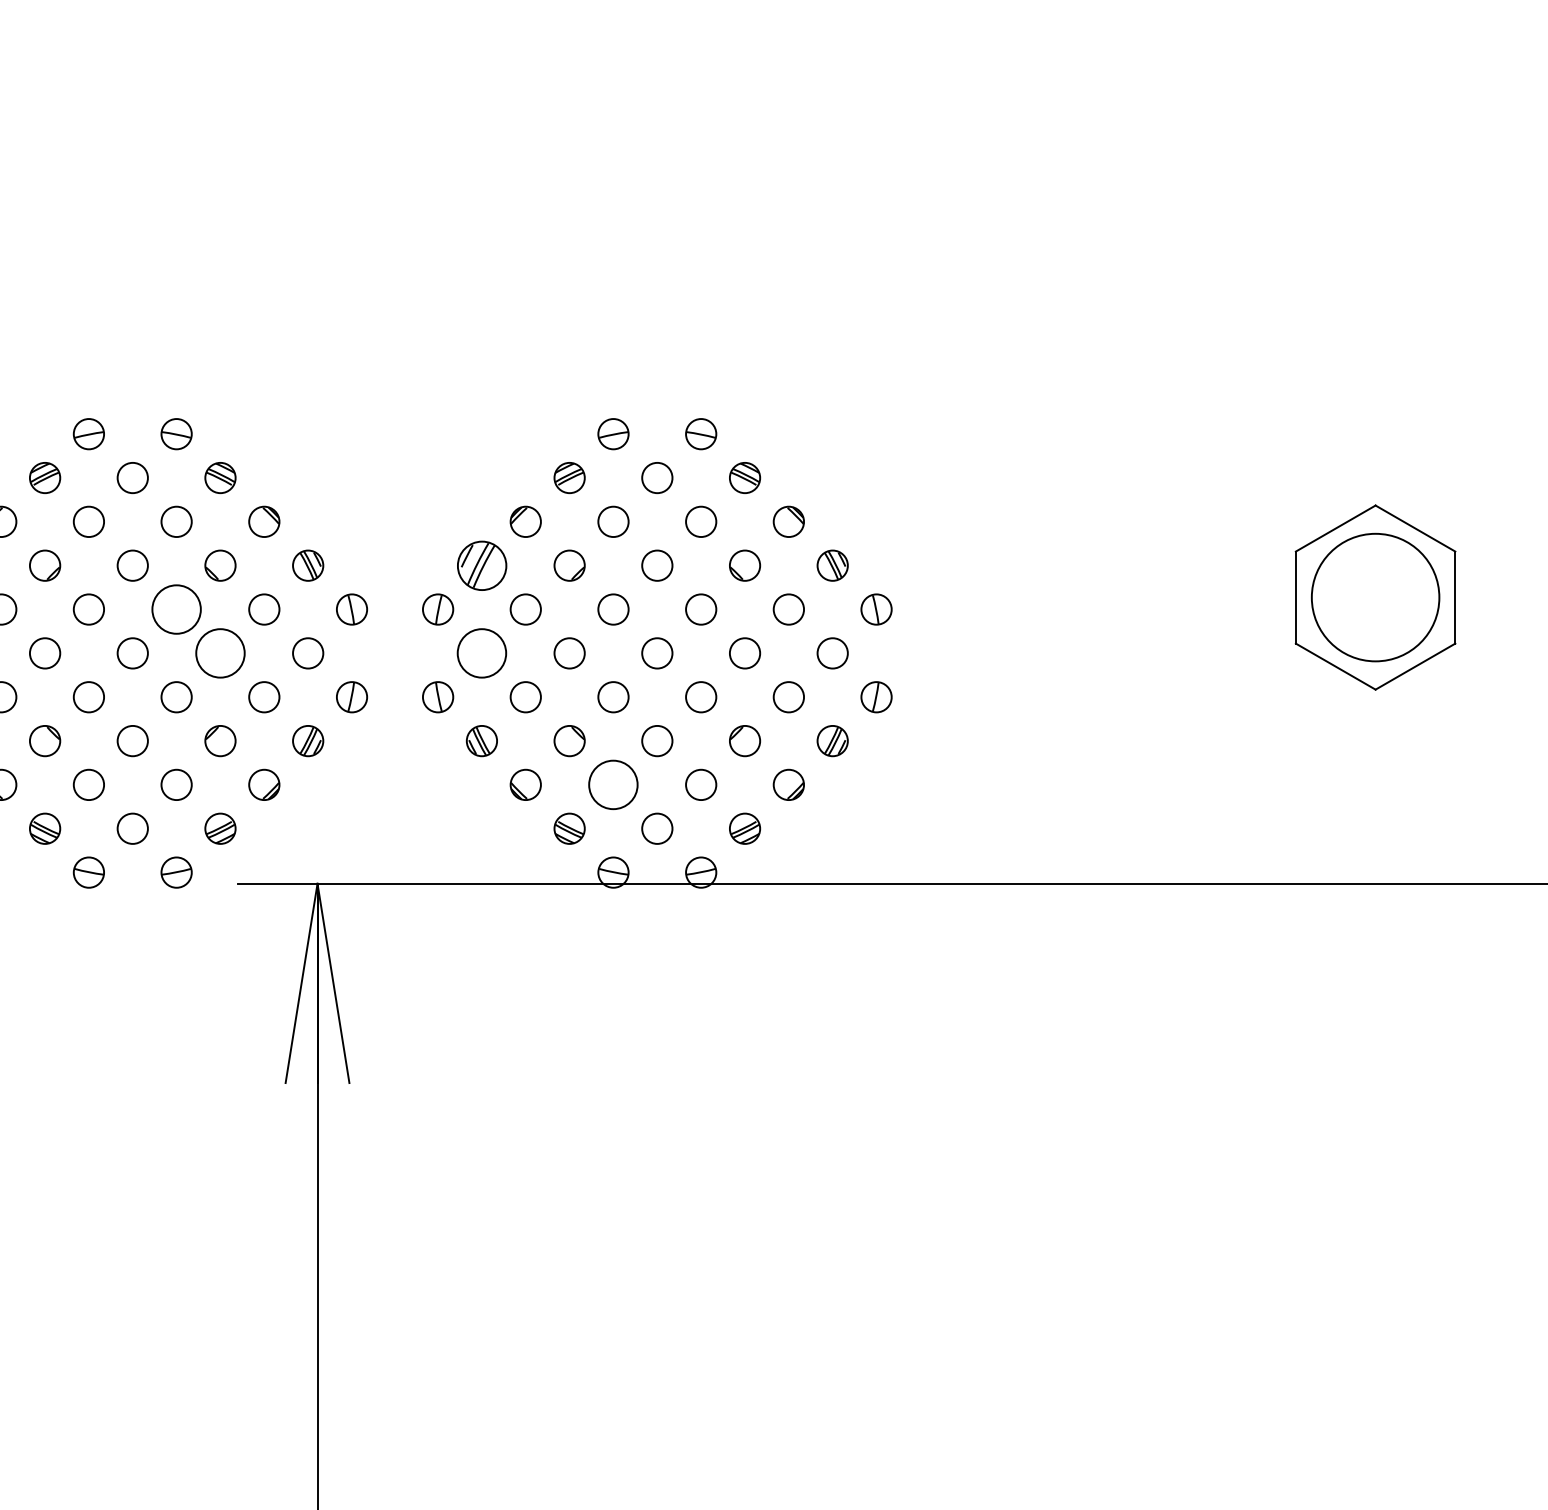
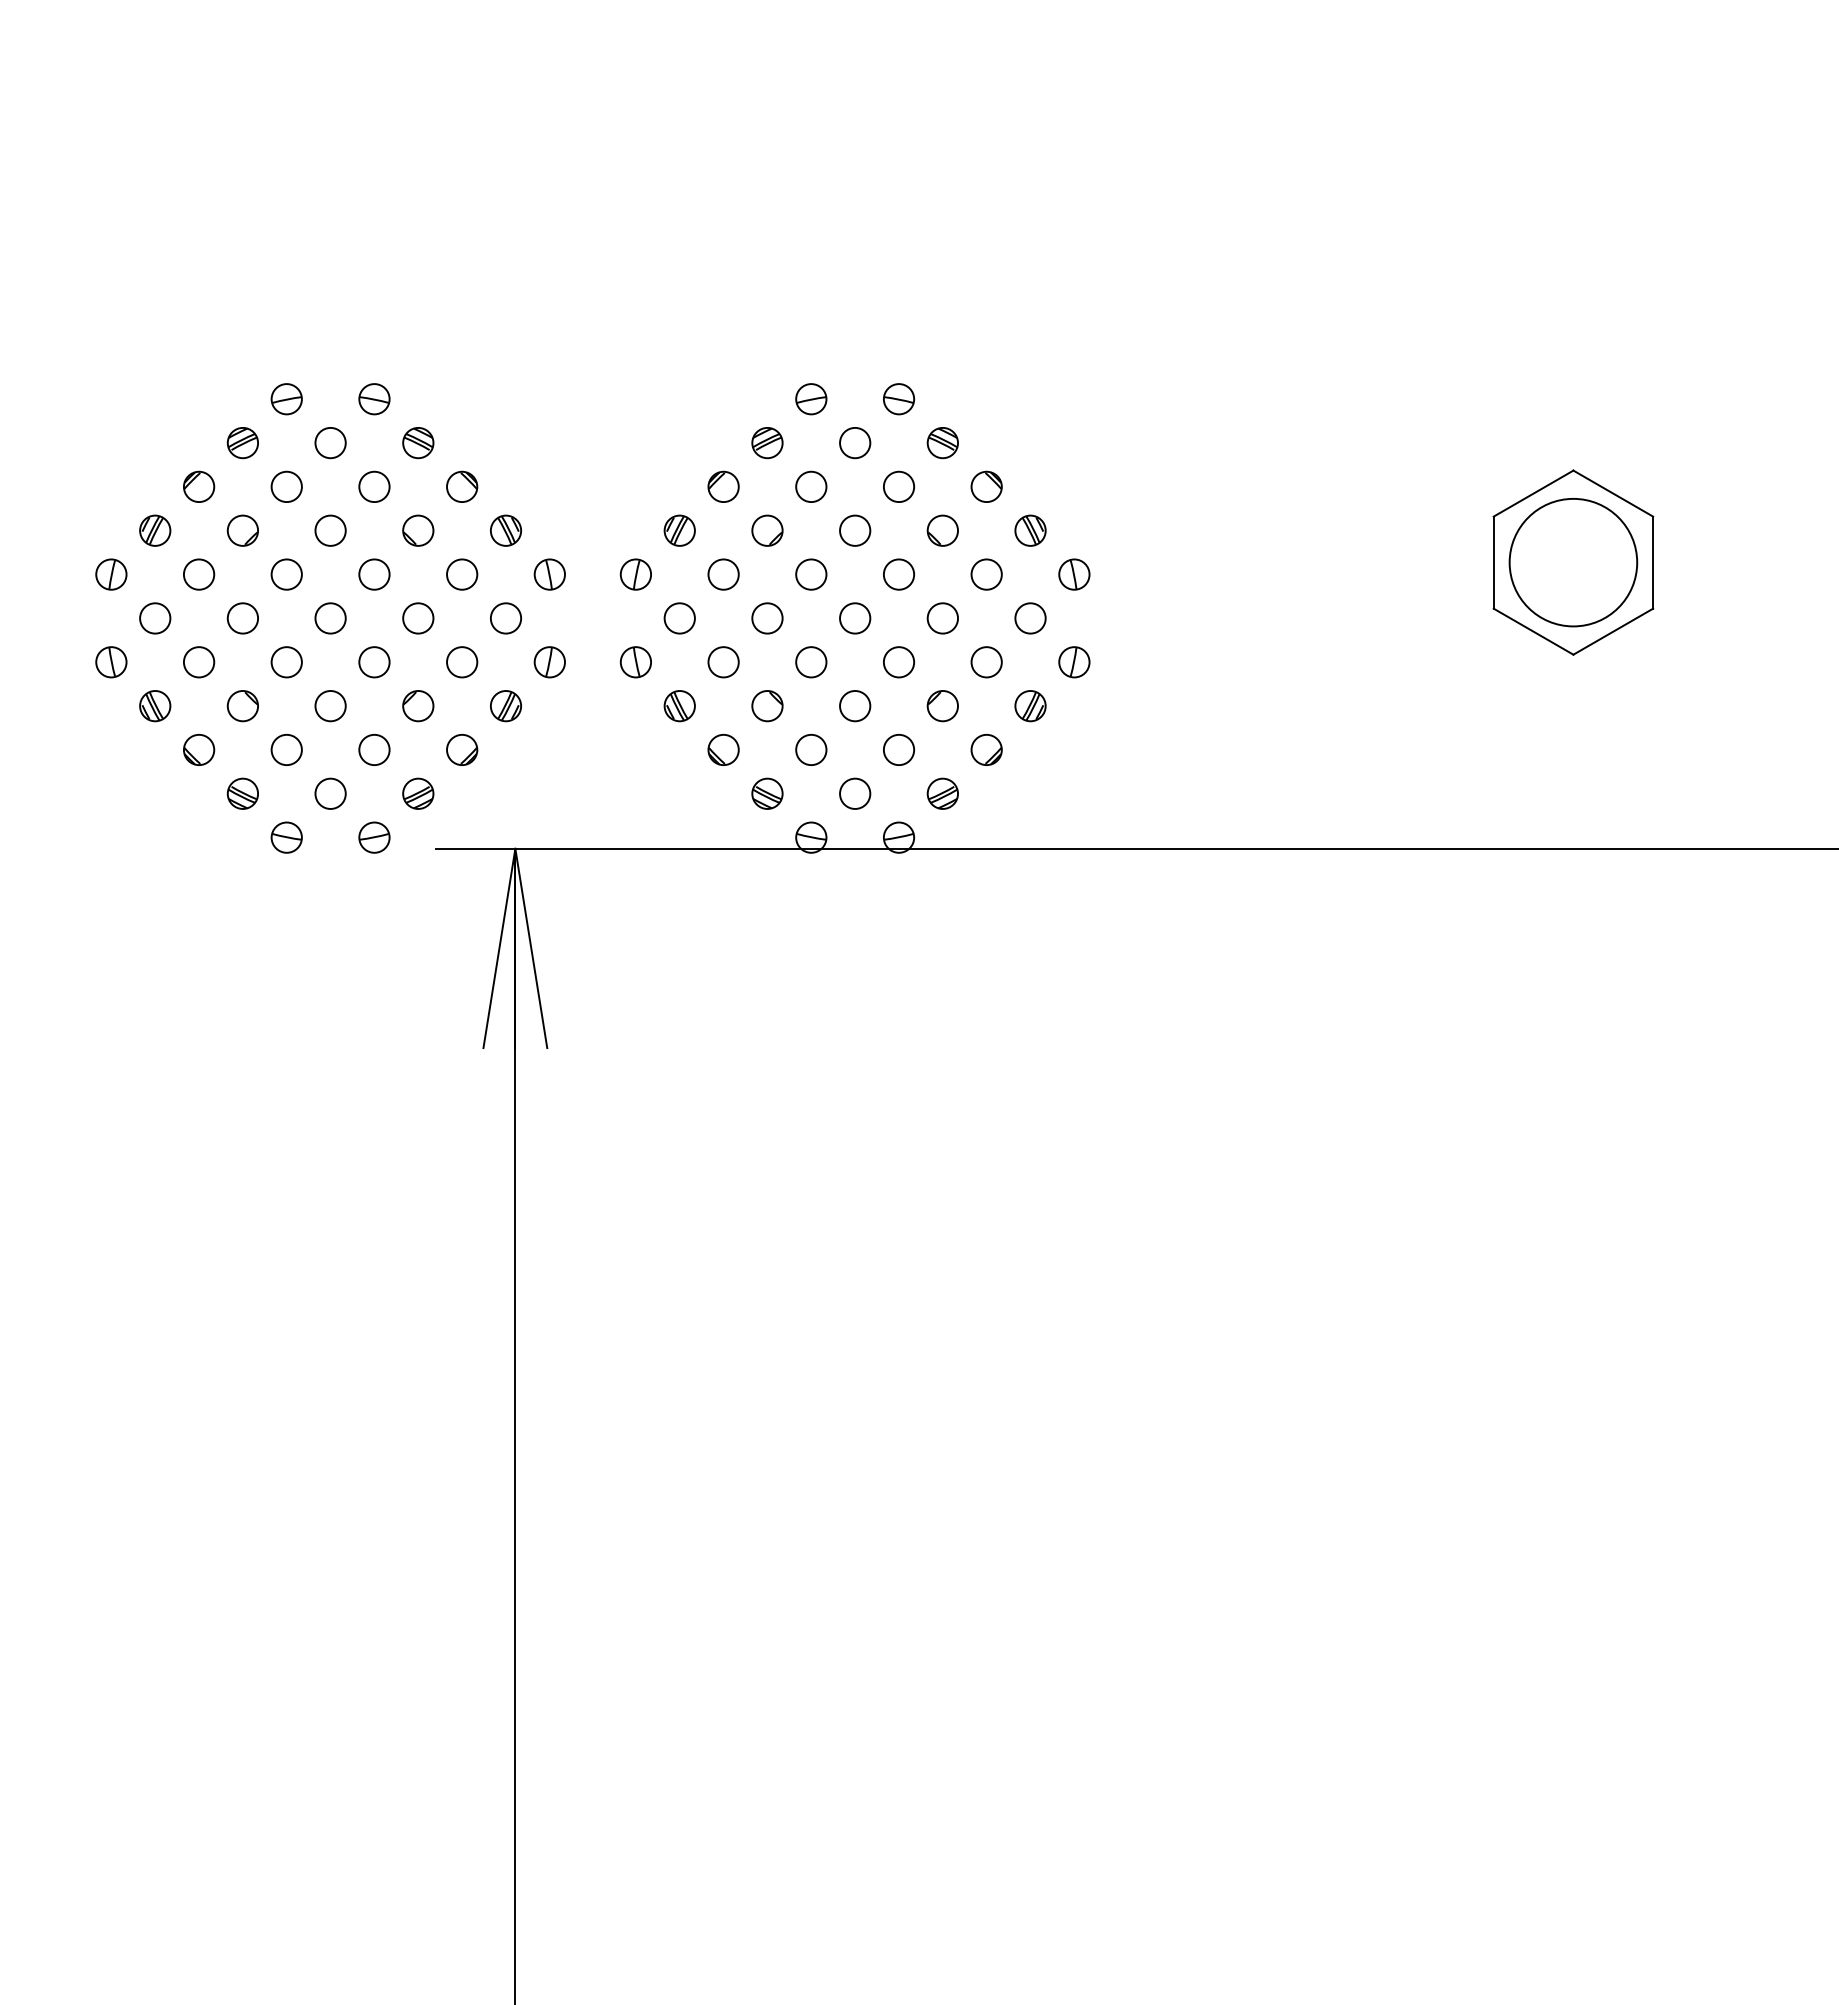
part: (481, 565) -> (679, 530), size x0.62
circle: (176, 609) -> (374, 574), size x0.62
circle: (220, 653) -> (418, 618), size x0.62
circle: (481, 653) -> (679, 618), size x0.62
circle: (613, 784) -> (811, 749), size x0.62

